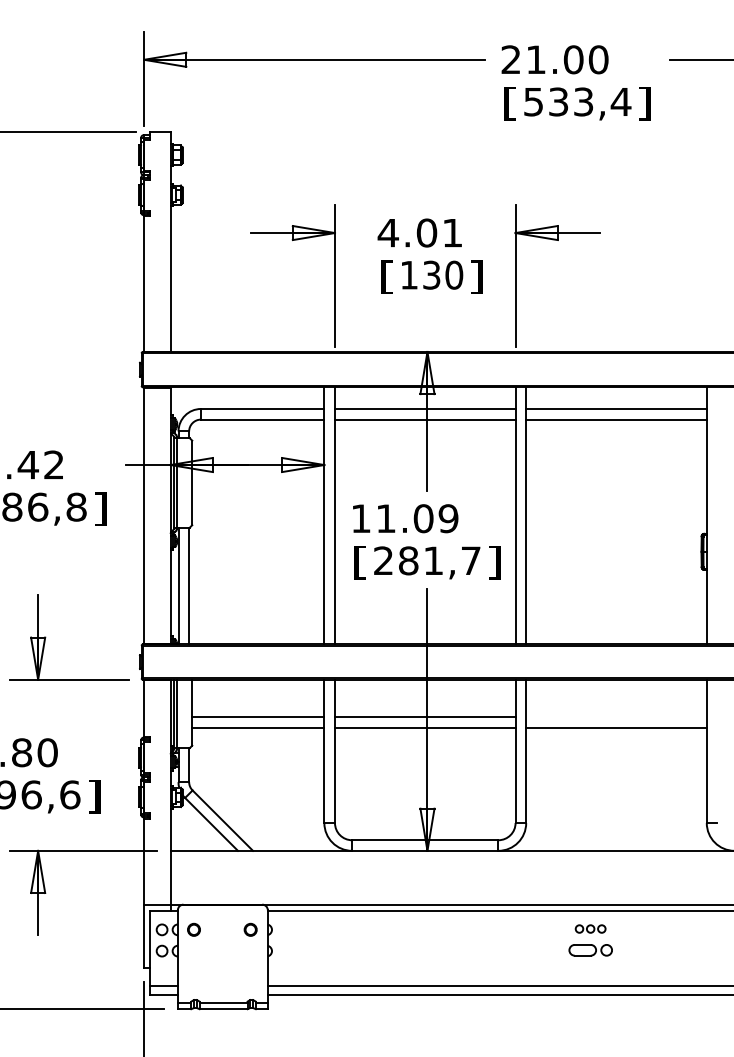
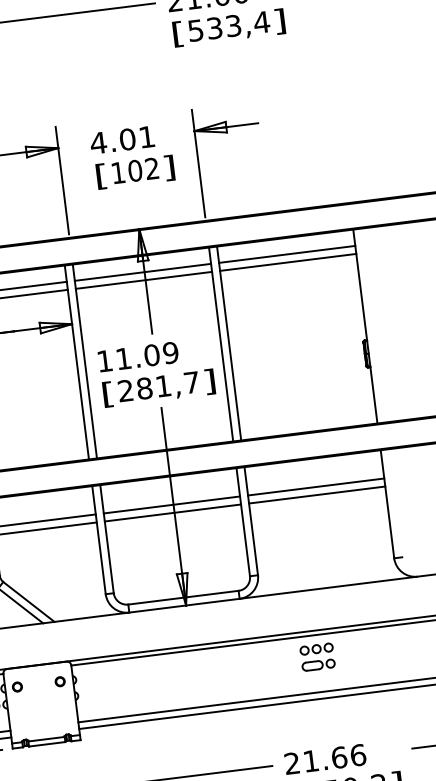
text: (443, 274) -> (144, 169), 130 -> 102
line: (616, 717) -> (316, 487), added
part: (590, 928) -> (316, 648), size x1.43

